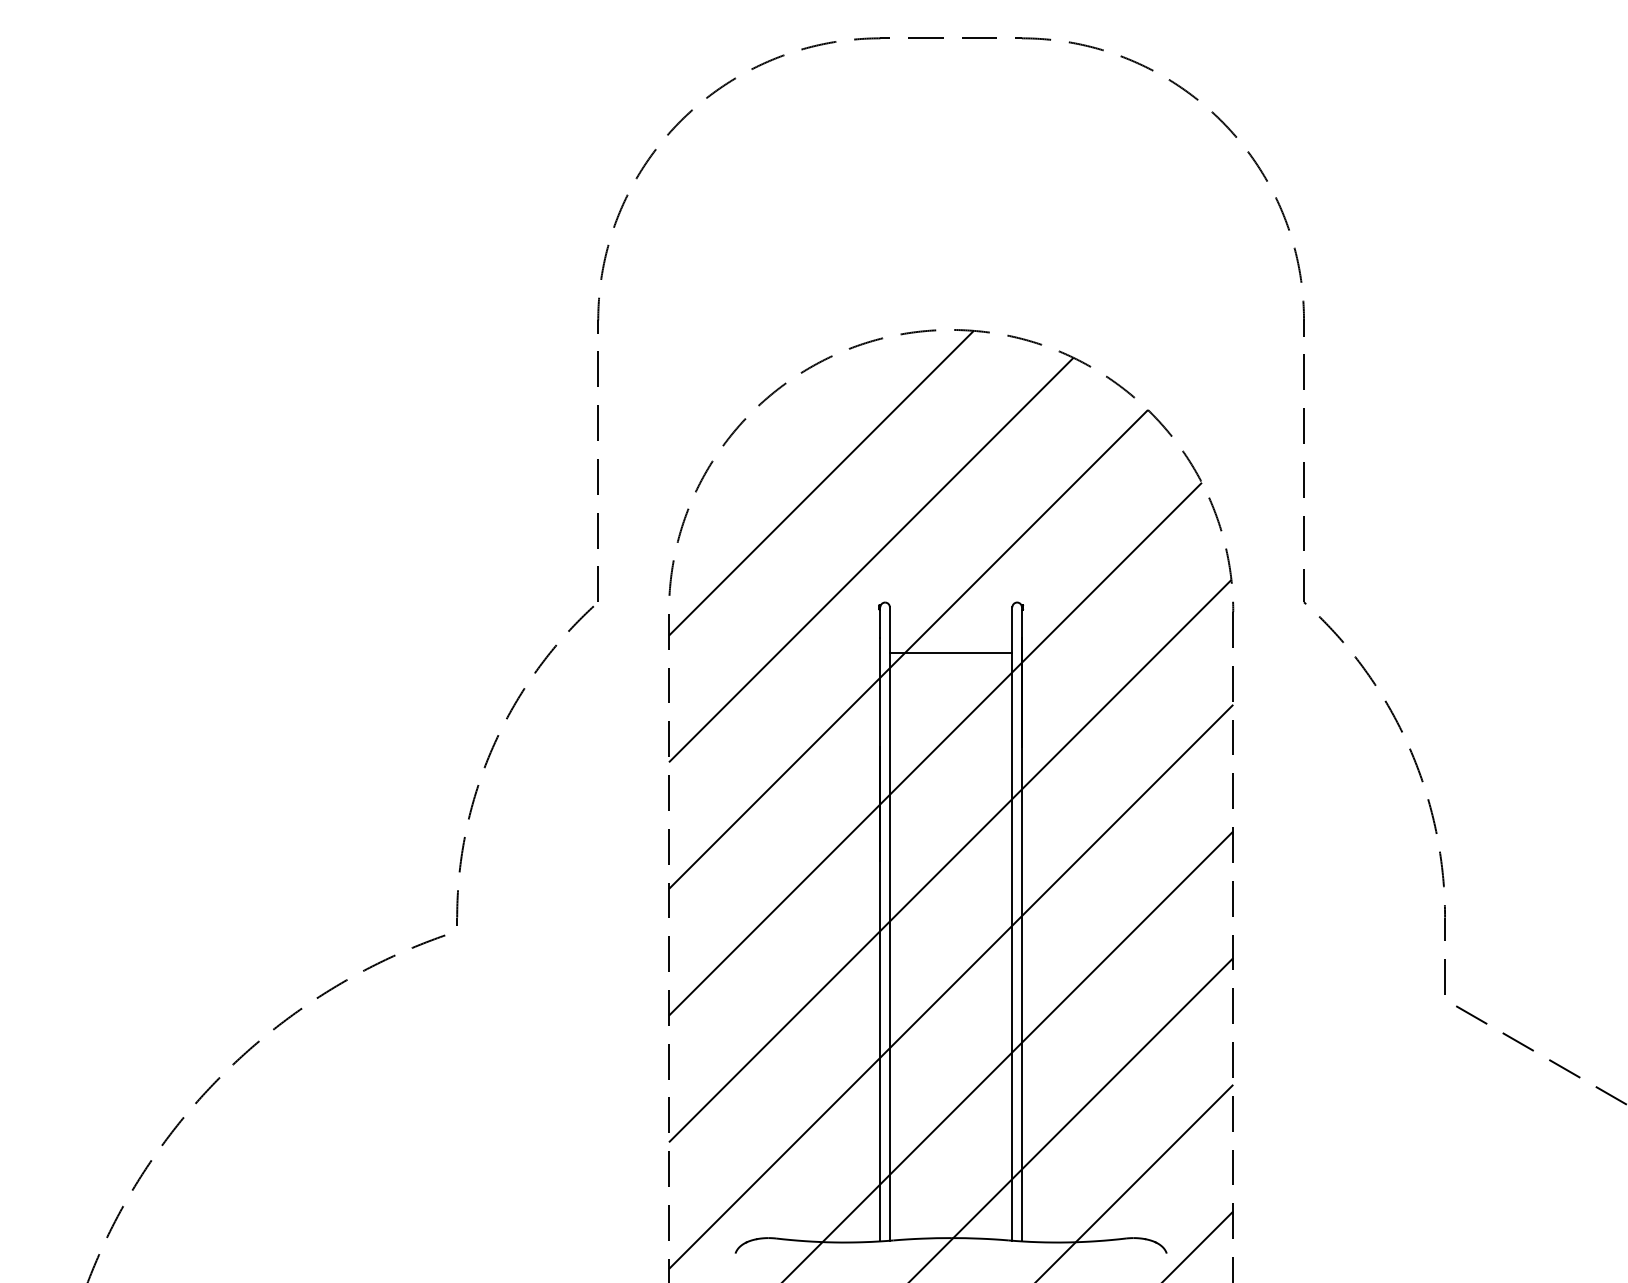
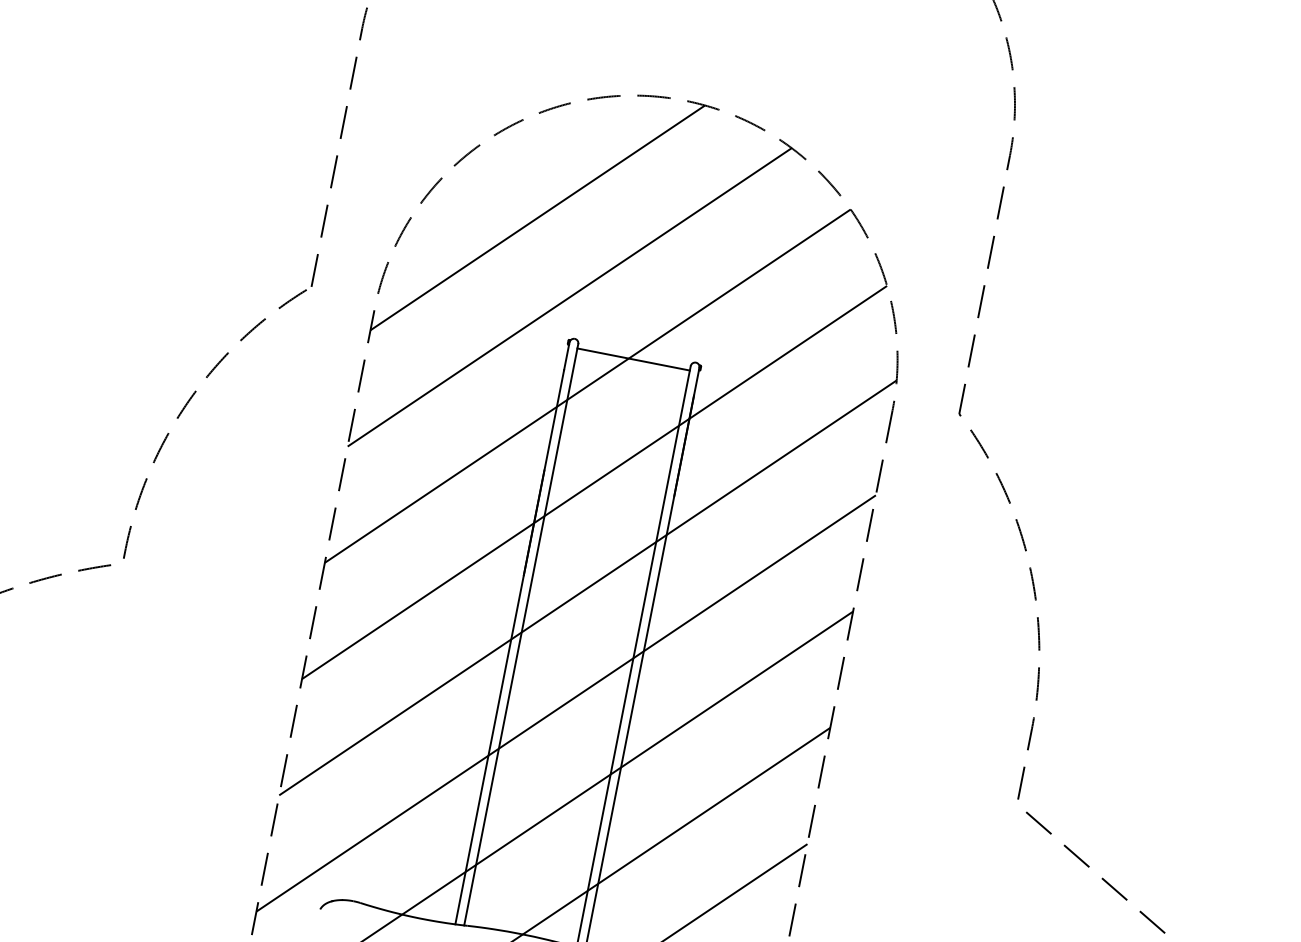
line: (950, 653) -> (632, 359), moved

